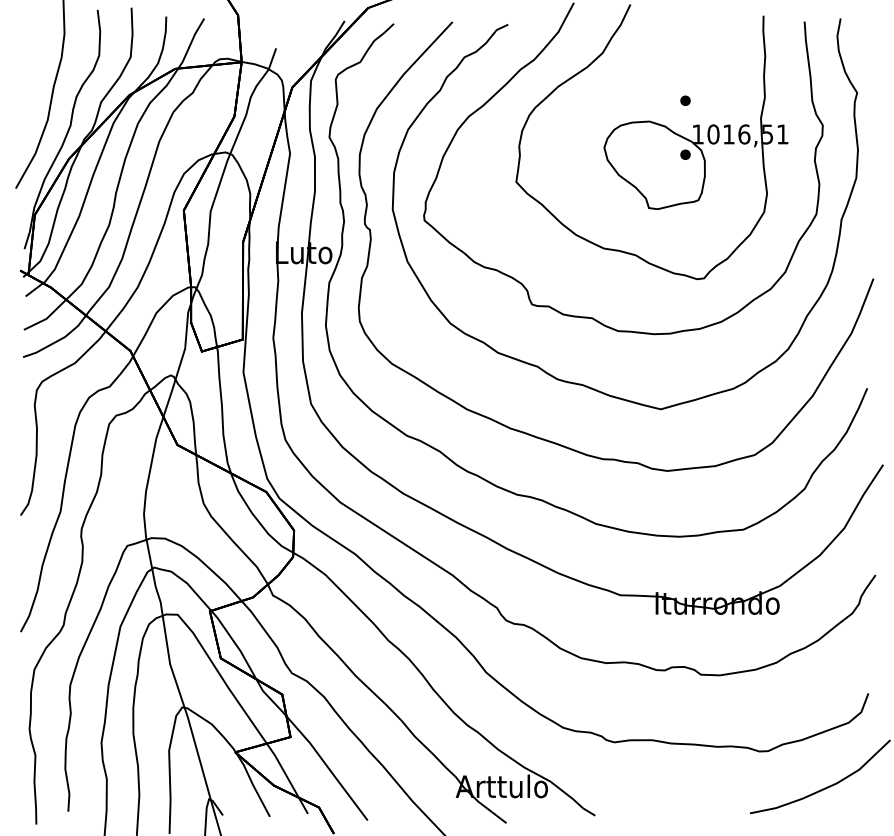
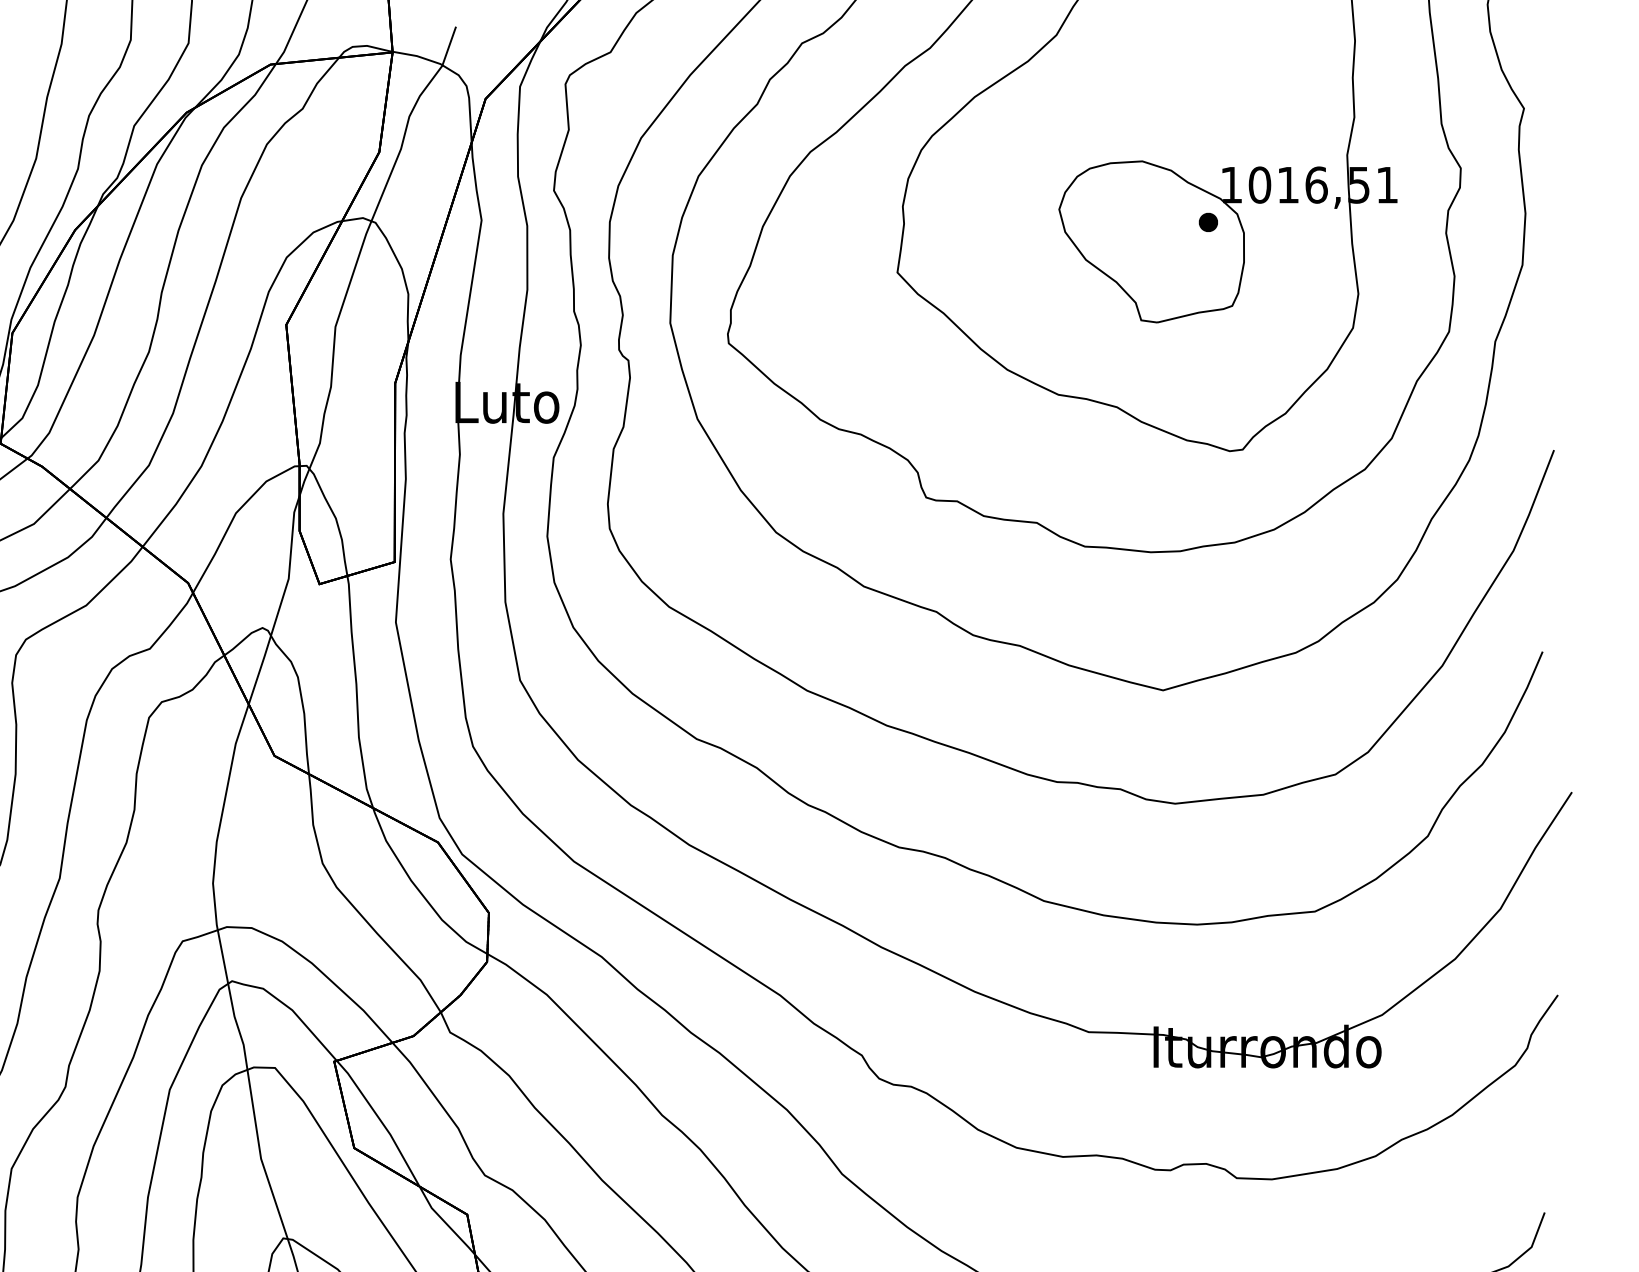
part: (685, 100) -> (1208, 122), removed

